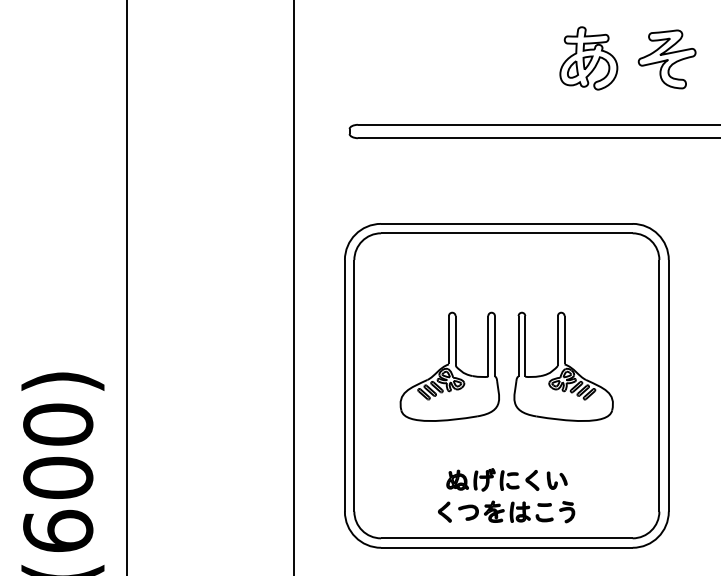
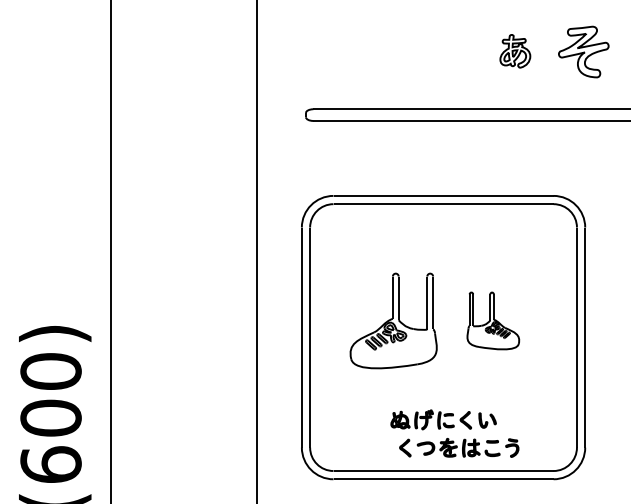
part: (589, 58) -> (515, 51), size x0.6
part: (563, 366) -> (493, 320), size x0.6
part: (506, 511) -> (459, 447), moved

